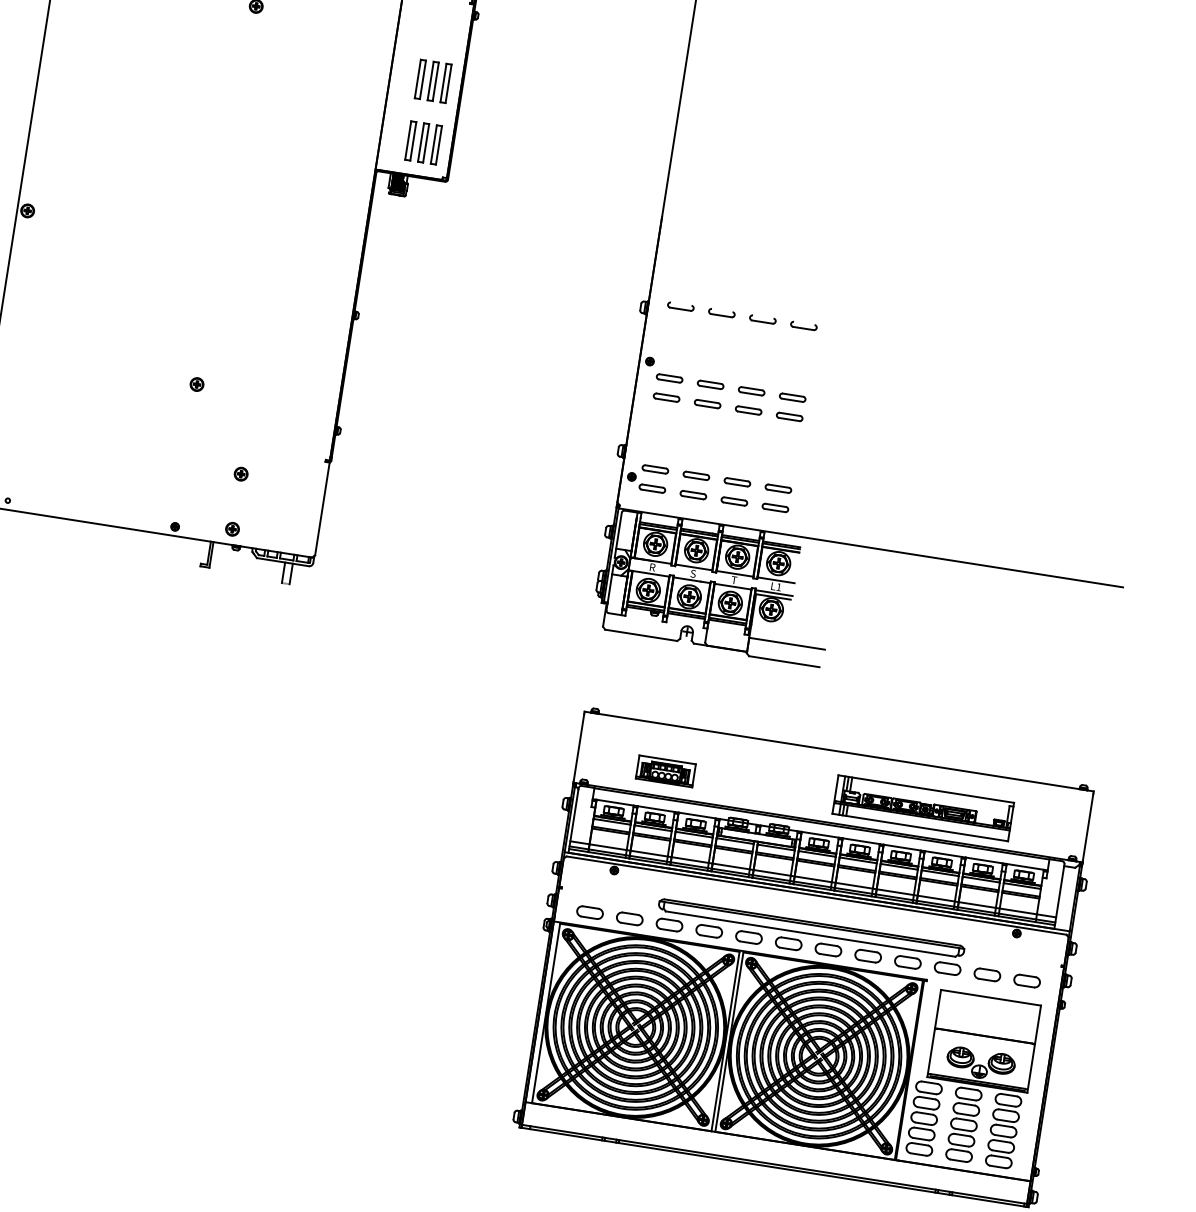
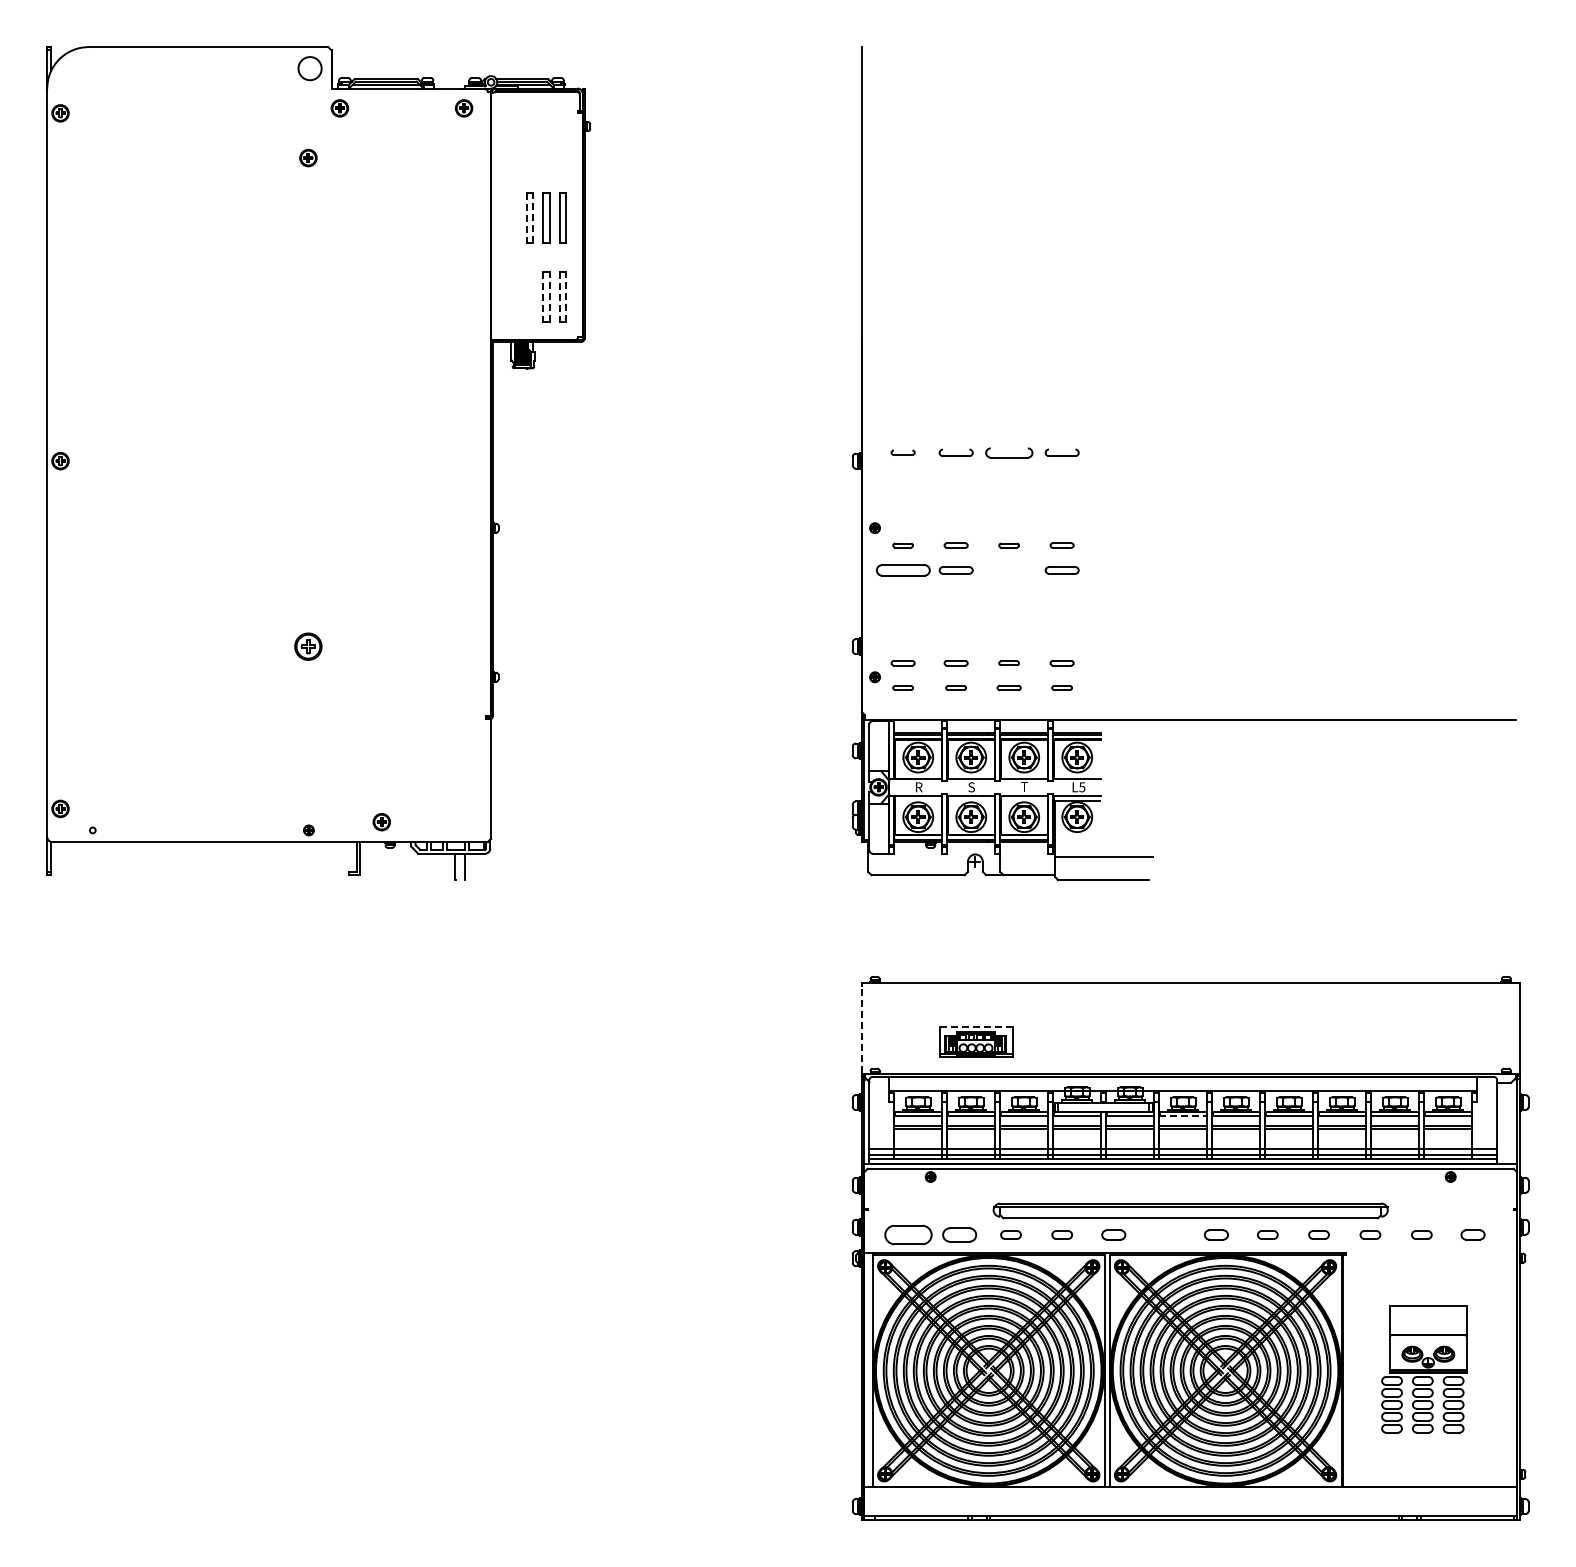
line: (417, 78) -> (526, 217), solid -> dashed
line: (423, 79) -> (533, 217), solid -> dashed
part: (410, 140) -> (529, 296), removed
line: (421, 142) -> (543, 297), solid -> dashed
line: (425, 143) -> (549, 297), solid -> dashed
line: (433, 144) -> (559, 297), solid -> dashed
line: (439, 145) -> (566, 297), solid -> dashed
part: (680, 306) -> (902, 452), size x0.7
part: (762, 319) -> (1008, 452), size x1.4
part: (669, 378) -> (902, 545), size x0.6
part: (197, 384) -> (308, 646), size x1.6
part: (710, 384) -> (955, 545), size x0.7
part: (751, 391) -> (1008, 545), size x0.6
part: (666, 397) -> (902, 570), size x1.6
part: (792, 397) -> (1061, 545), size x0.7
part: (748, 410) -> (1008, 570), removed
part: (654, 469) -> (902, 663), size x0.7
part: (241, 473) -> (381, 750), removed
part: (695, 476) -> (955, 663), size x0.7
part: (736, 482) -> (1008, 663), size x0.6
part: (651, 488) -> (902, 687), size x0.6
part: (777, 488) -> (1061, 663), size x0.7
part: (692, 494) -> (955, 687), size x0.6
part: (733, 501) -> (1008, 687), size x0.7
part: (774, 507) -> (1061, 687), size x0.6
text: (779, 587) -> (1082, 787), L1 -> L5
line: (578, 747) -> (861, 1028), solid -> dashed
line: (667, 760) -> (975, 1027), solid -> dashed
part: (922, 808) -> (1307, 1037), removed
line: (817, 854) -> (1183, 1116), solid -> dashed
part: (589, 912) -> (907, 1234), size x1.4
part: (669, 924) -> (1010, 1234), size x0.6
part: (708, 930) -> (1061, 1234), size x0.6
part: (748, 937) -> (1113, 1234), size x0.7
part: (788, 943) -> (1164, 1234), removed
part: (828, 949) -> (1216, 1234), size x0.7
part: (868, 955) -> (1267, 1234), size x0.6
part: (907, 961) -> (1318, 1234), size x0.6
part: (947, 968) -> (1370, 1234), size x0.6
part: (987, 974) -> (1421, 1234), size x0.6
part: (1026, 980) -> (1472, 1234), size x0.7
part: (973, 1078) -> (1424, 1368), size x0.6

